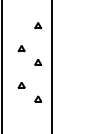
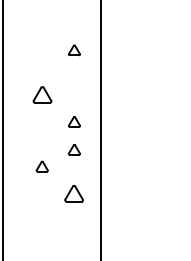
part: (21, 48) -> (41, 94), size x1.6
part: (37, 76) -> (73, 149), added
part: (38, 98) -> (75, 191), size x1.6

